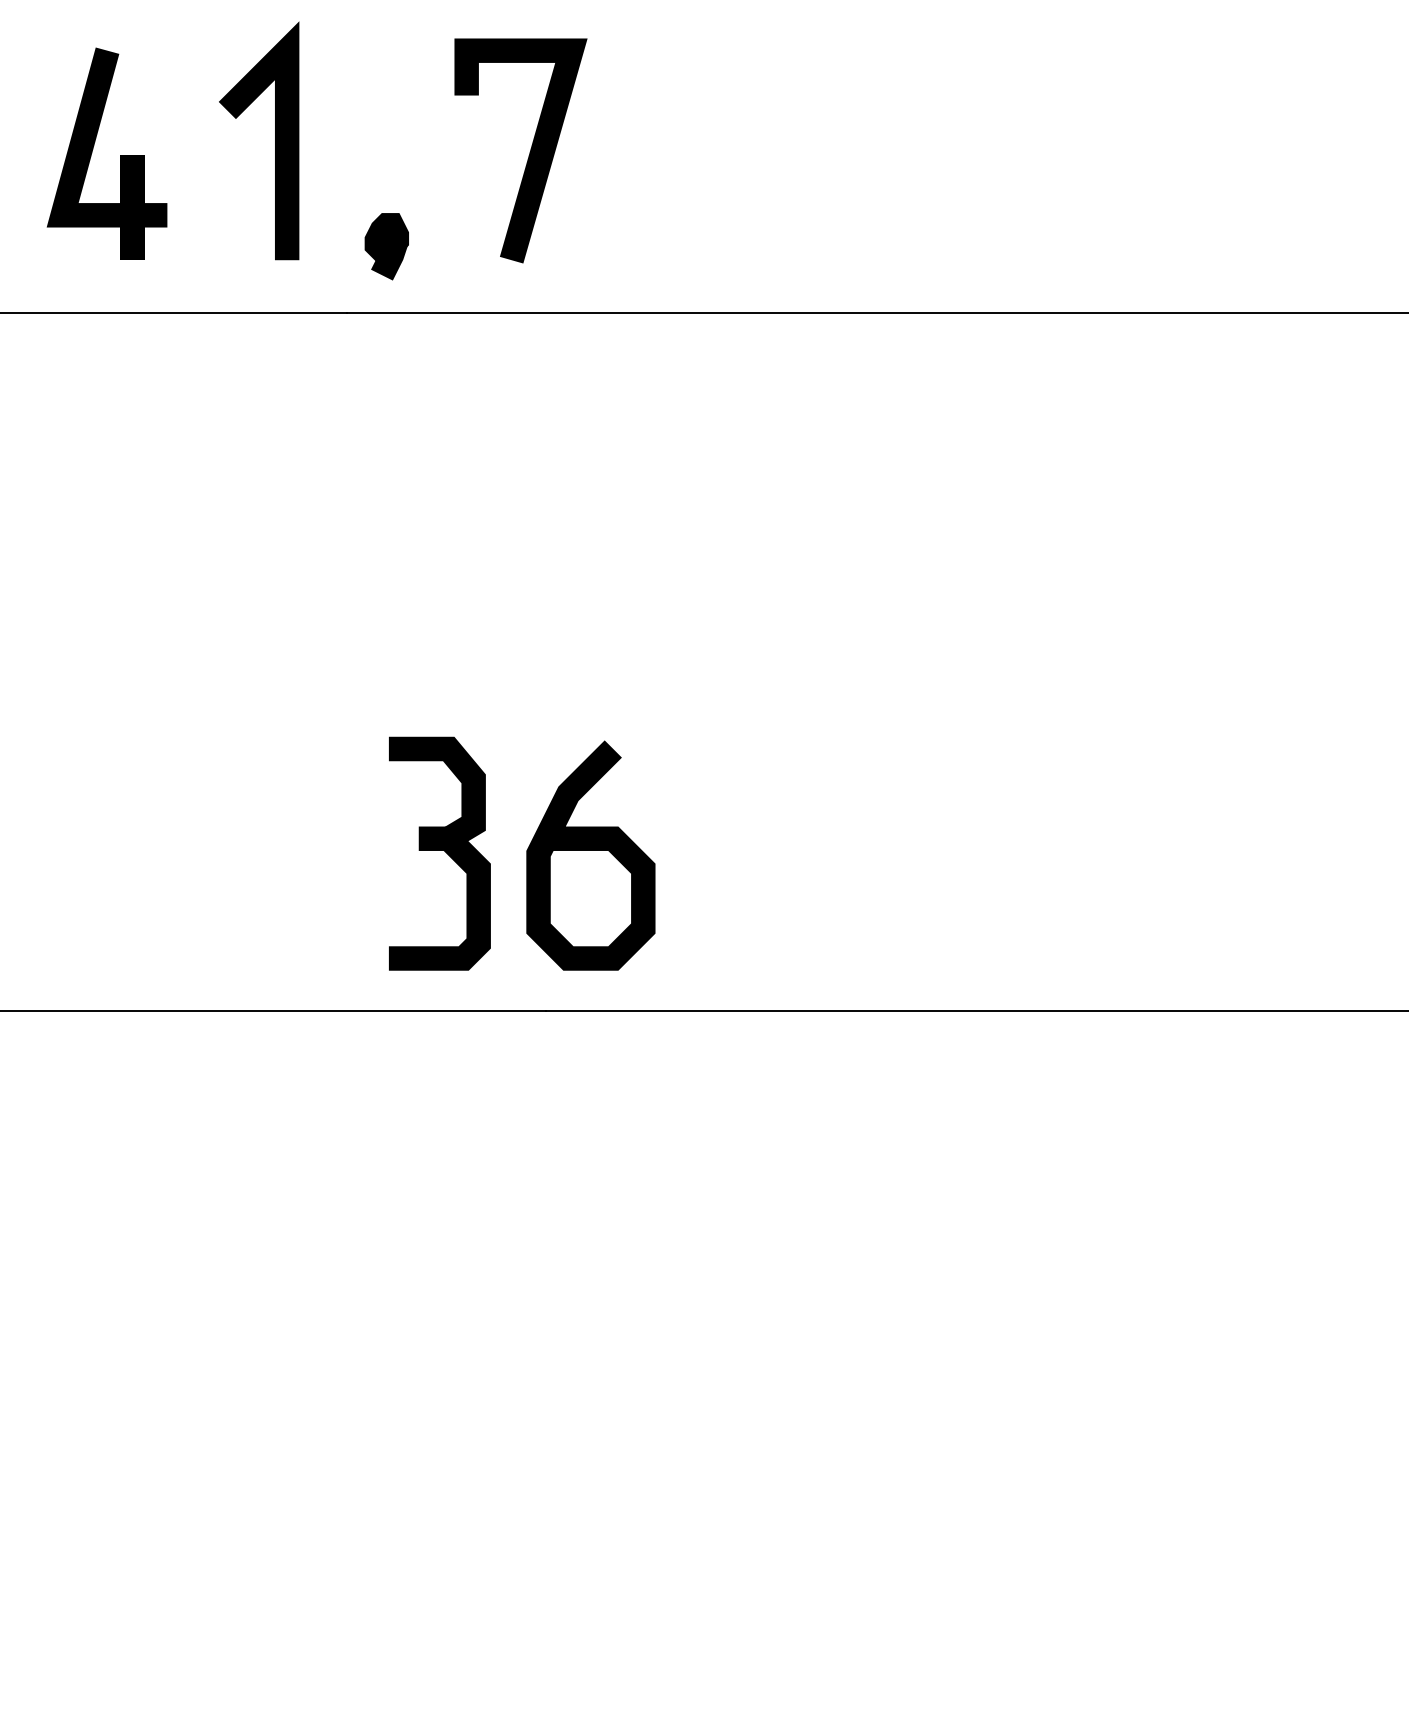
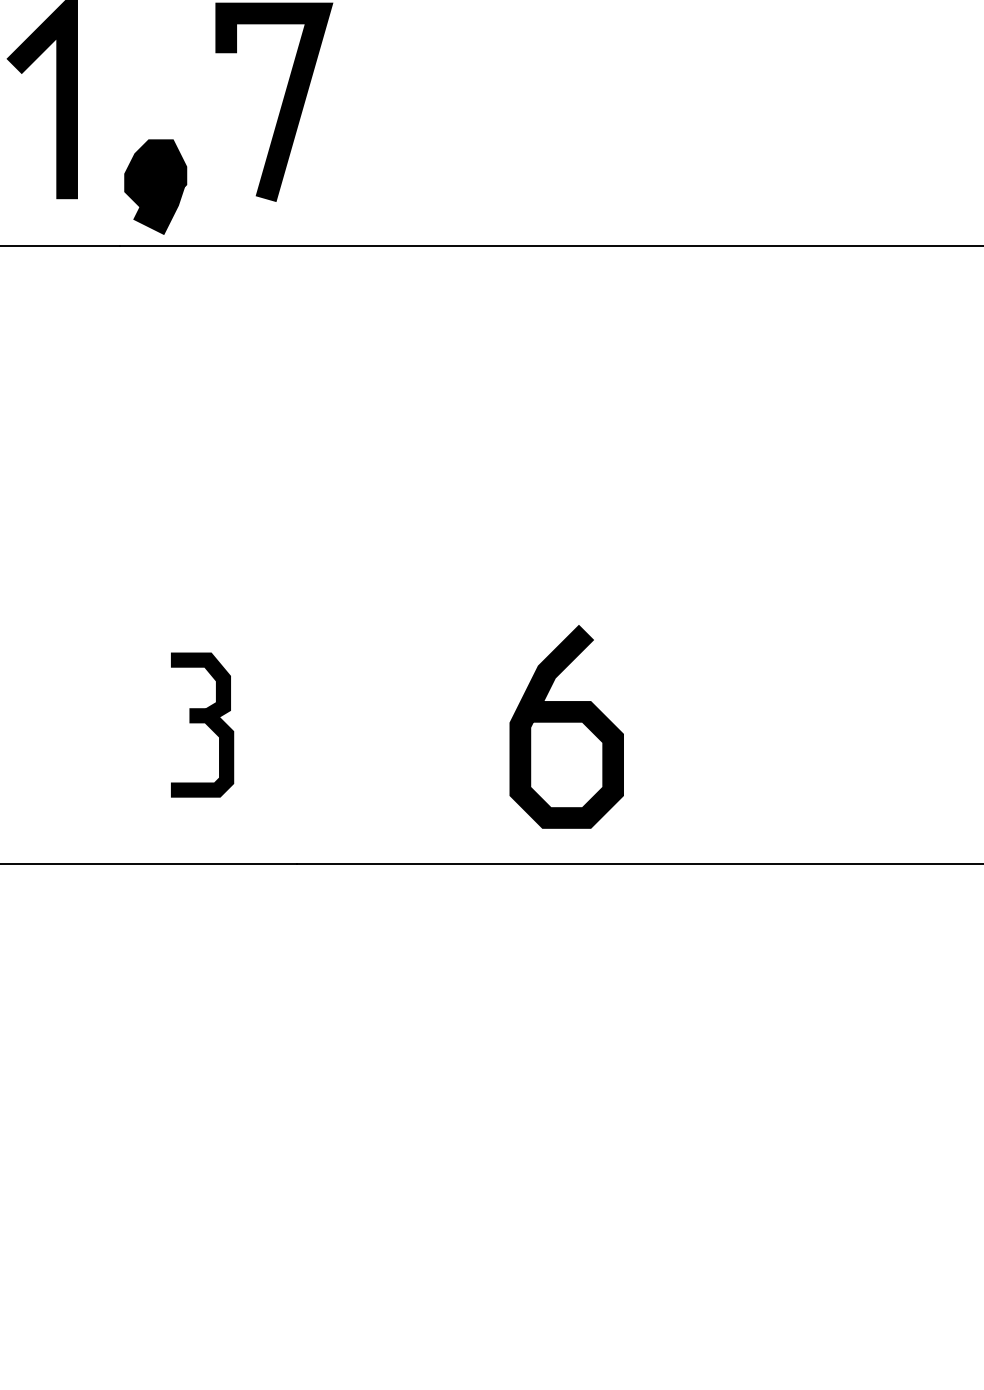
part: (386, 246) -> (155, 187), size x1.6
curve: (590, 850) -> (566, 722), moved
part: (439, 853) -> (202, 724), size x0.7

